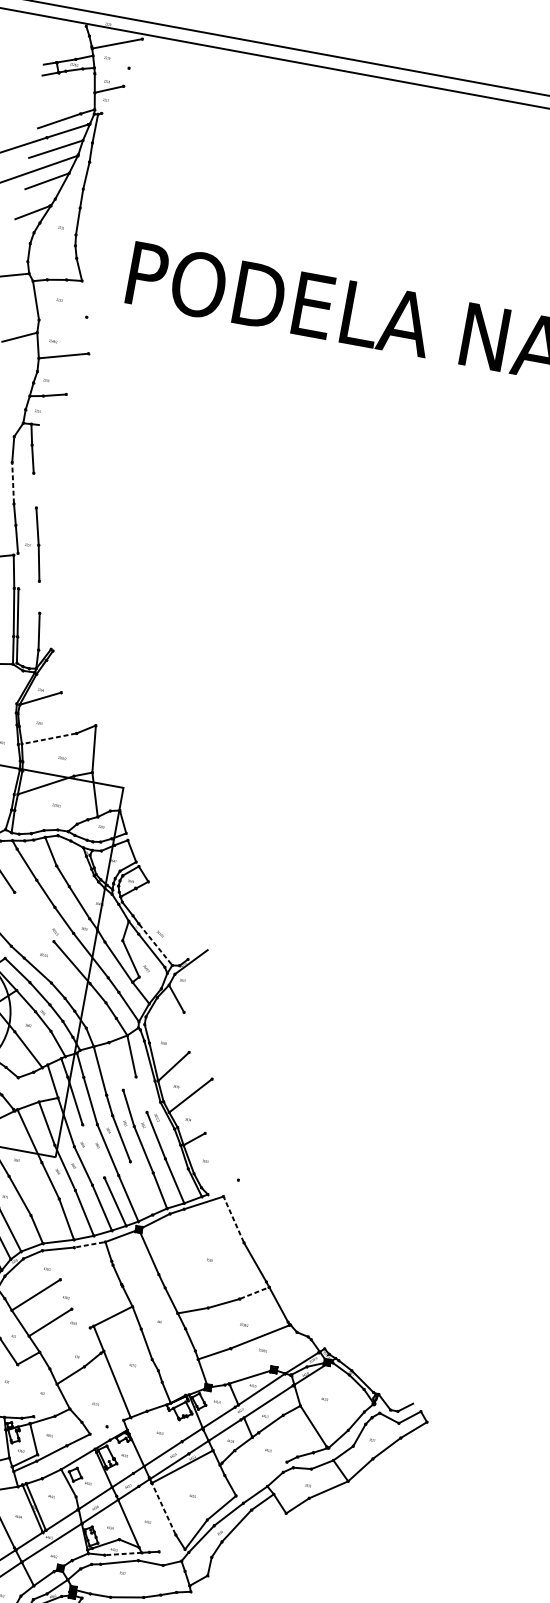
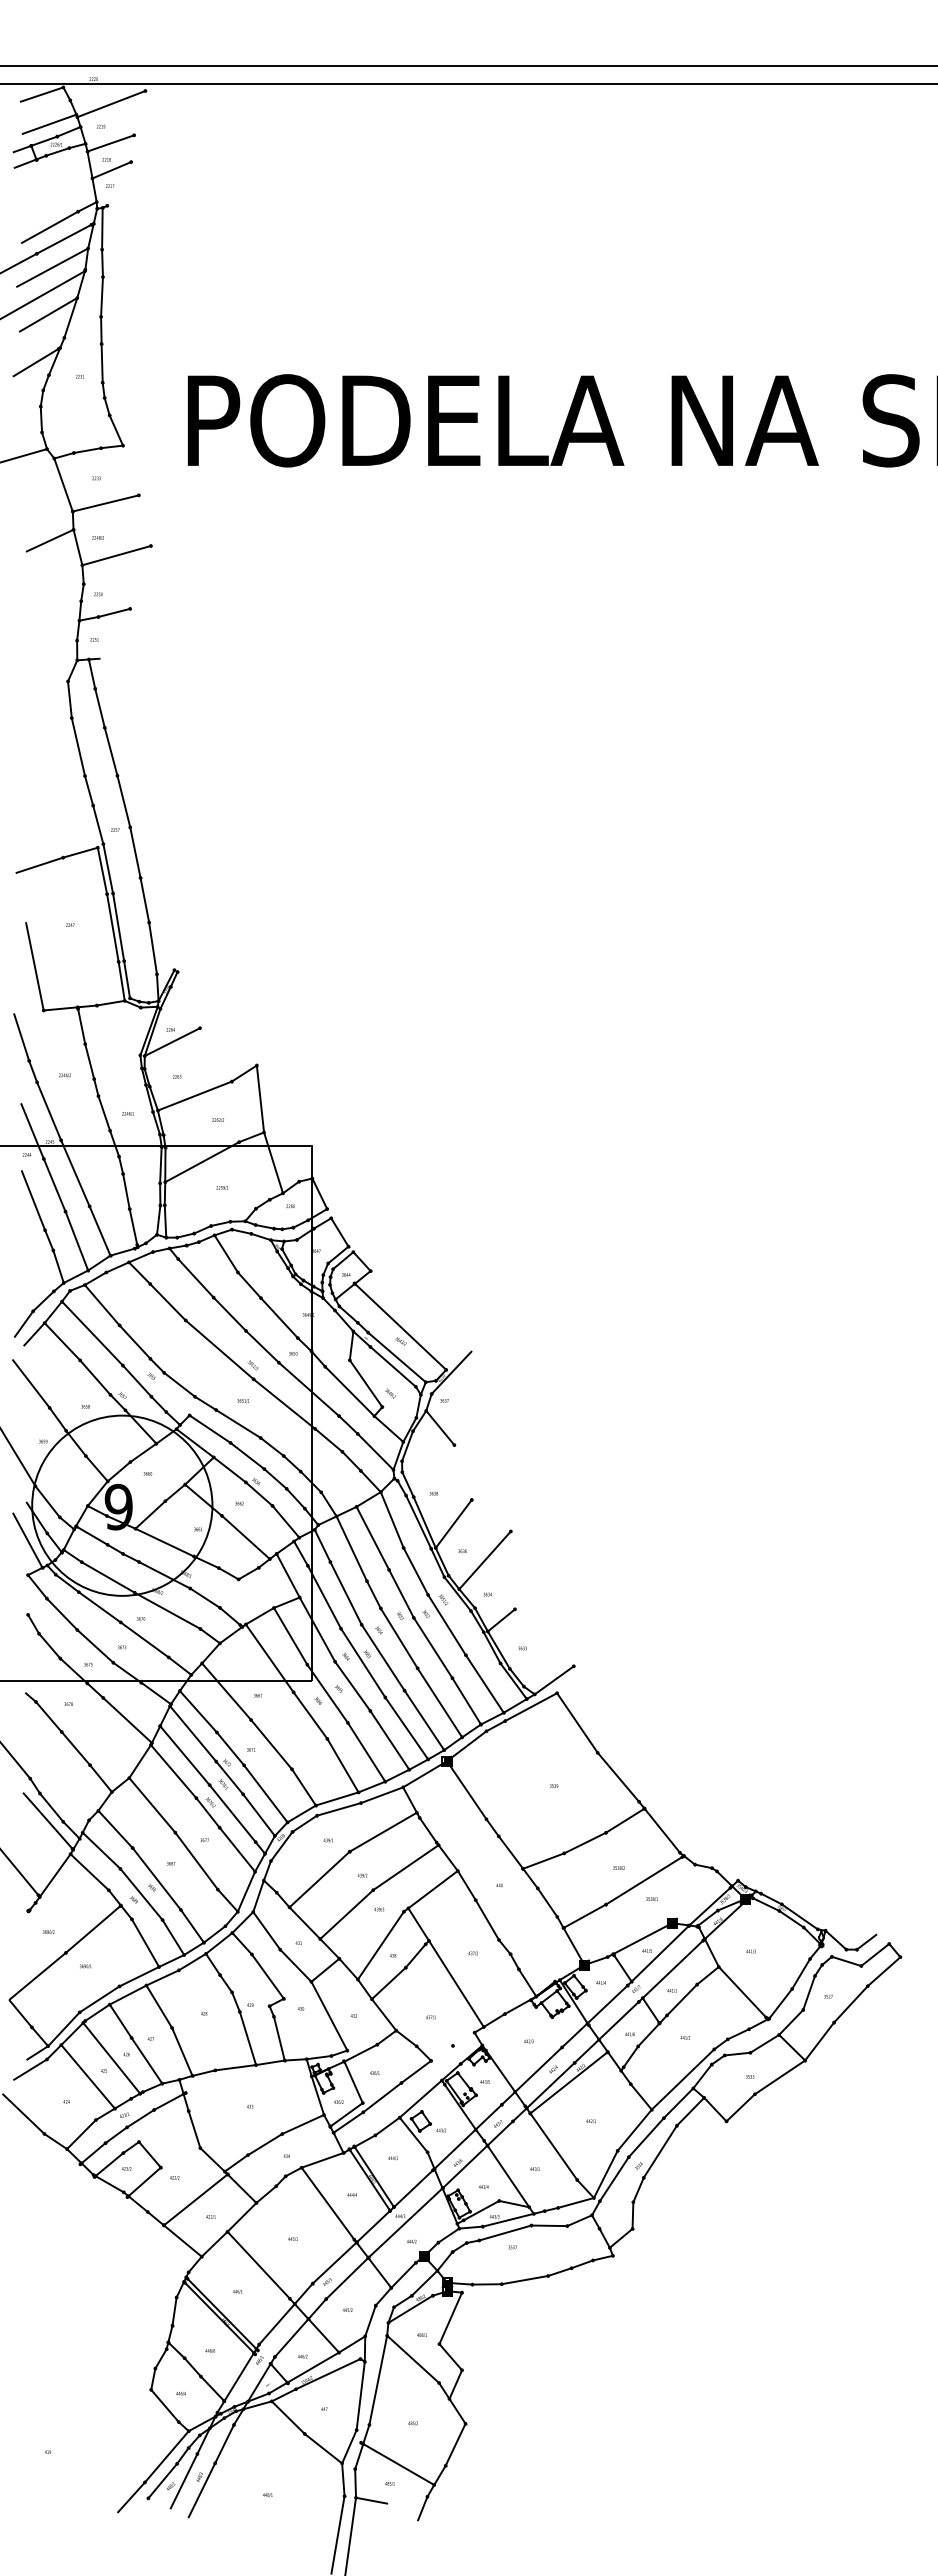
line: (70, 28) -> (41, 94), added
line: (71, 49) -> (48, 123), added
line: (111, 70) -> (110, 143), added
line: (62, 318) -> (105, 503), added
line: (13, 483) -> (78, 747), dashed -> solid
line: (35, 490) -> (111, 751), added
line: (17, 570) -> (107, 868), added
line: (39, 596) -> (144, 899), added
line: (48, 739) -> (194, 1096), dashed -> solid
line: (34, 916) -> (219, 1349), added
line: (161, 923) -> (400, 1326), added
line: (155, 944) -> (397, 1357), dashed -> solid
line: (115, 1066) -> (372, 1538), added
line: (141, 1094) -> (415, 1571), added
line: (93, 1150) -> (362, 1662), added
line: (223, 1186) -> (554, 1679), added
line: (141, 1188) -> (439, 1702), added
line: (233, 1219) -> (577, 1722), dashed -> solid
line: (89, 1244) -> (381, 1795), dashed -> solid
line: (86, 1270) -> (383, 1832), added
line: (254, 1293) -> (625, 1820), dashed -> solid
line: (96, 1297) -> (405, 1867), added
line: (69, 1348) -> (380, 1945), added
line: (25, 1389) -> (328, 2015), added
line: (261, 1478) -> (682, 2079), added
line: (163, 1508) -> (553, 2146), dashed -> solid
line: (171, 1550) -> (575, 2202), added
line: (123, 1554) -> (508, 2220), dashed -> solid

